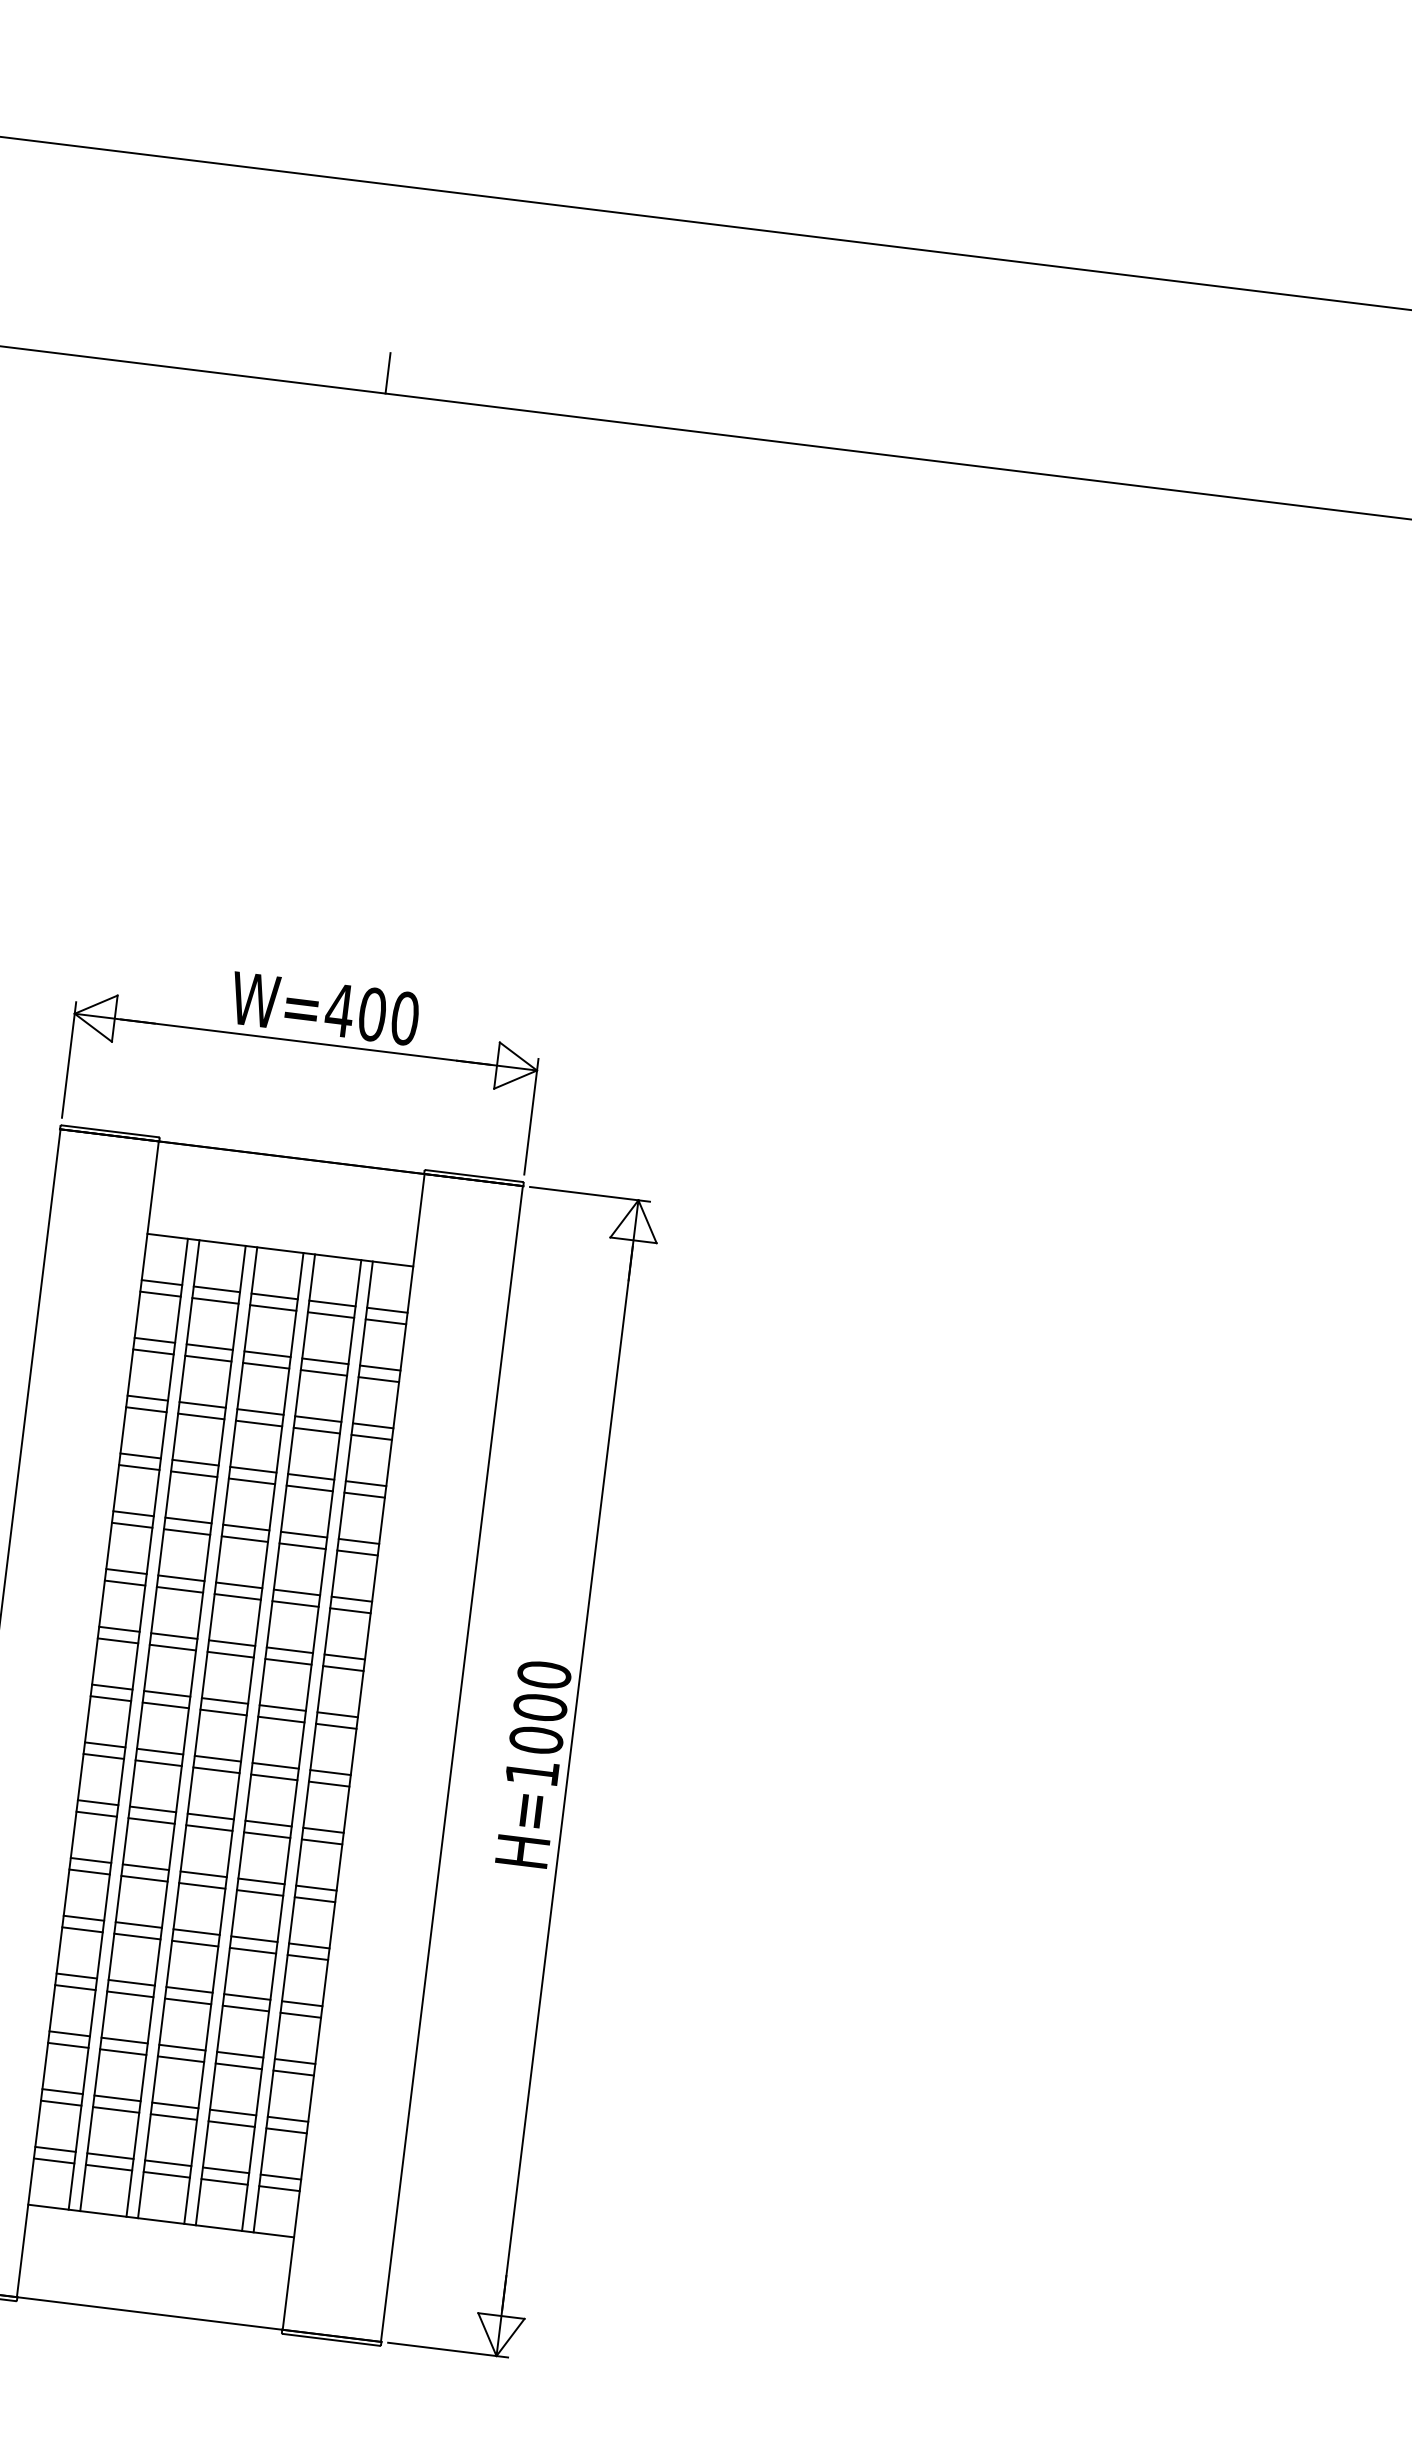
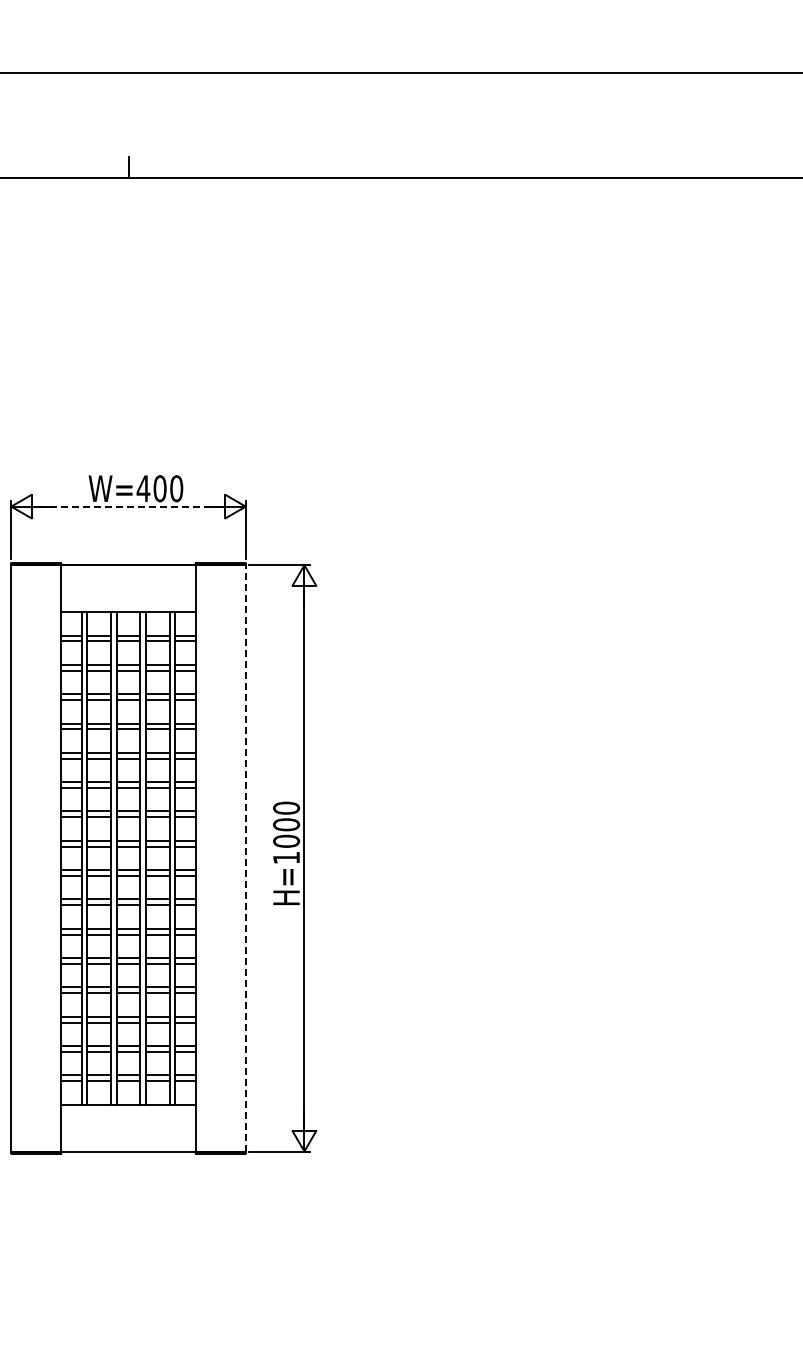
line: (305, 1041) -> (128, 506), solid -> dashed
line: (451, 1762) -> (245, 857), solid -> dashed

